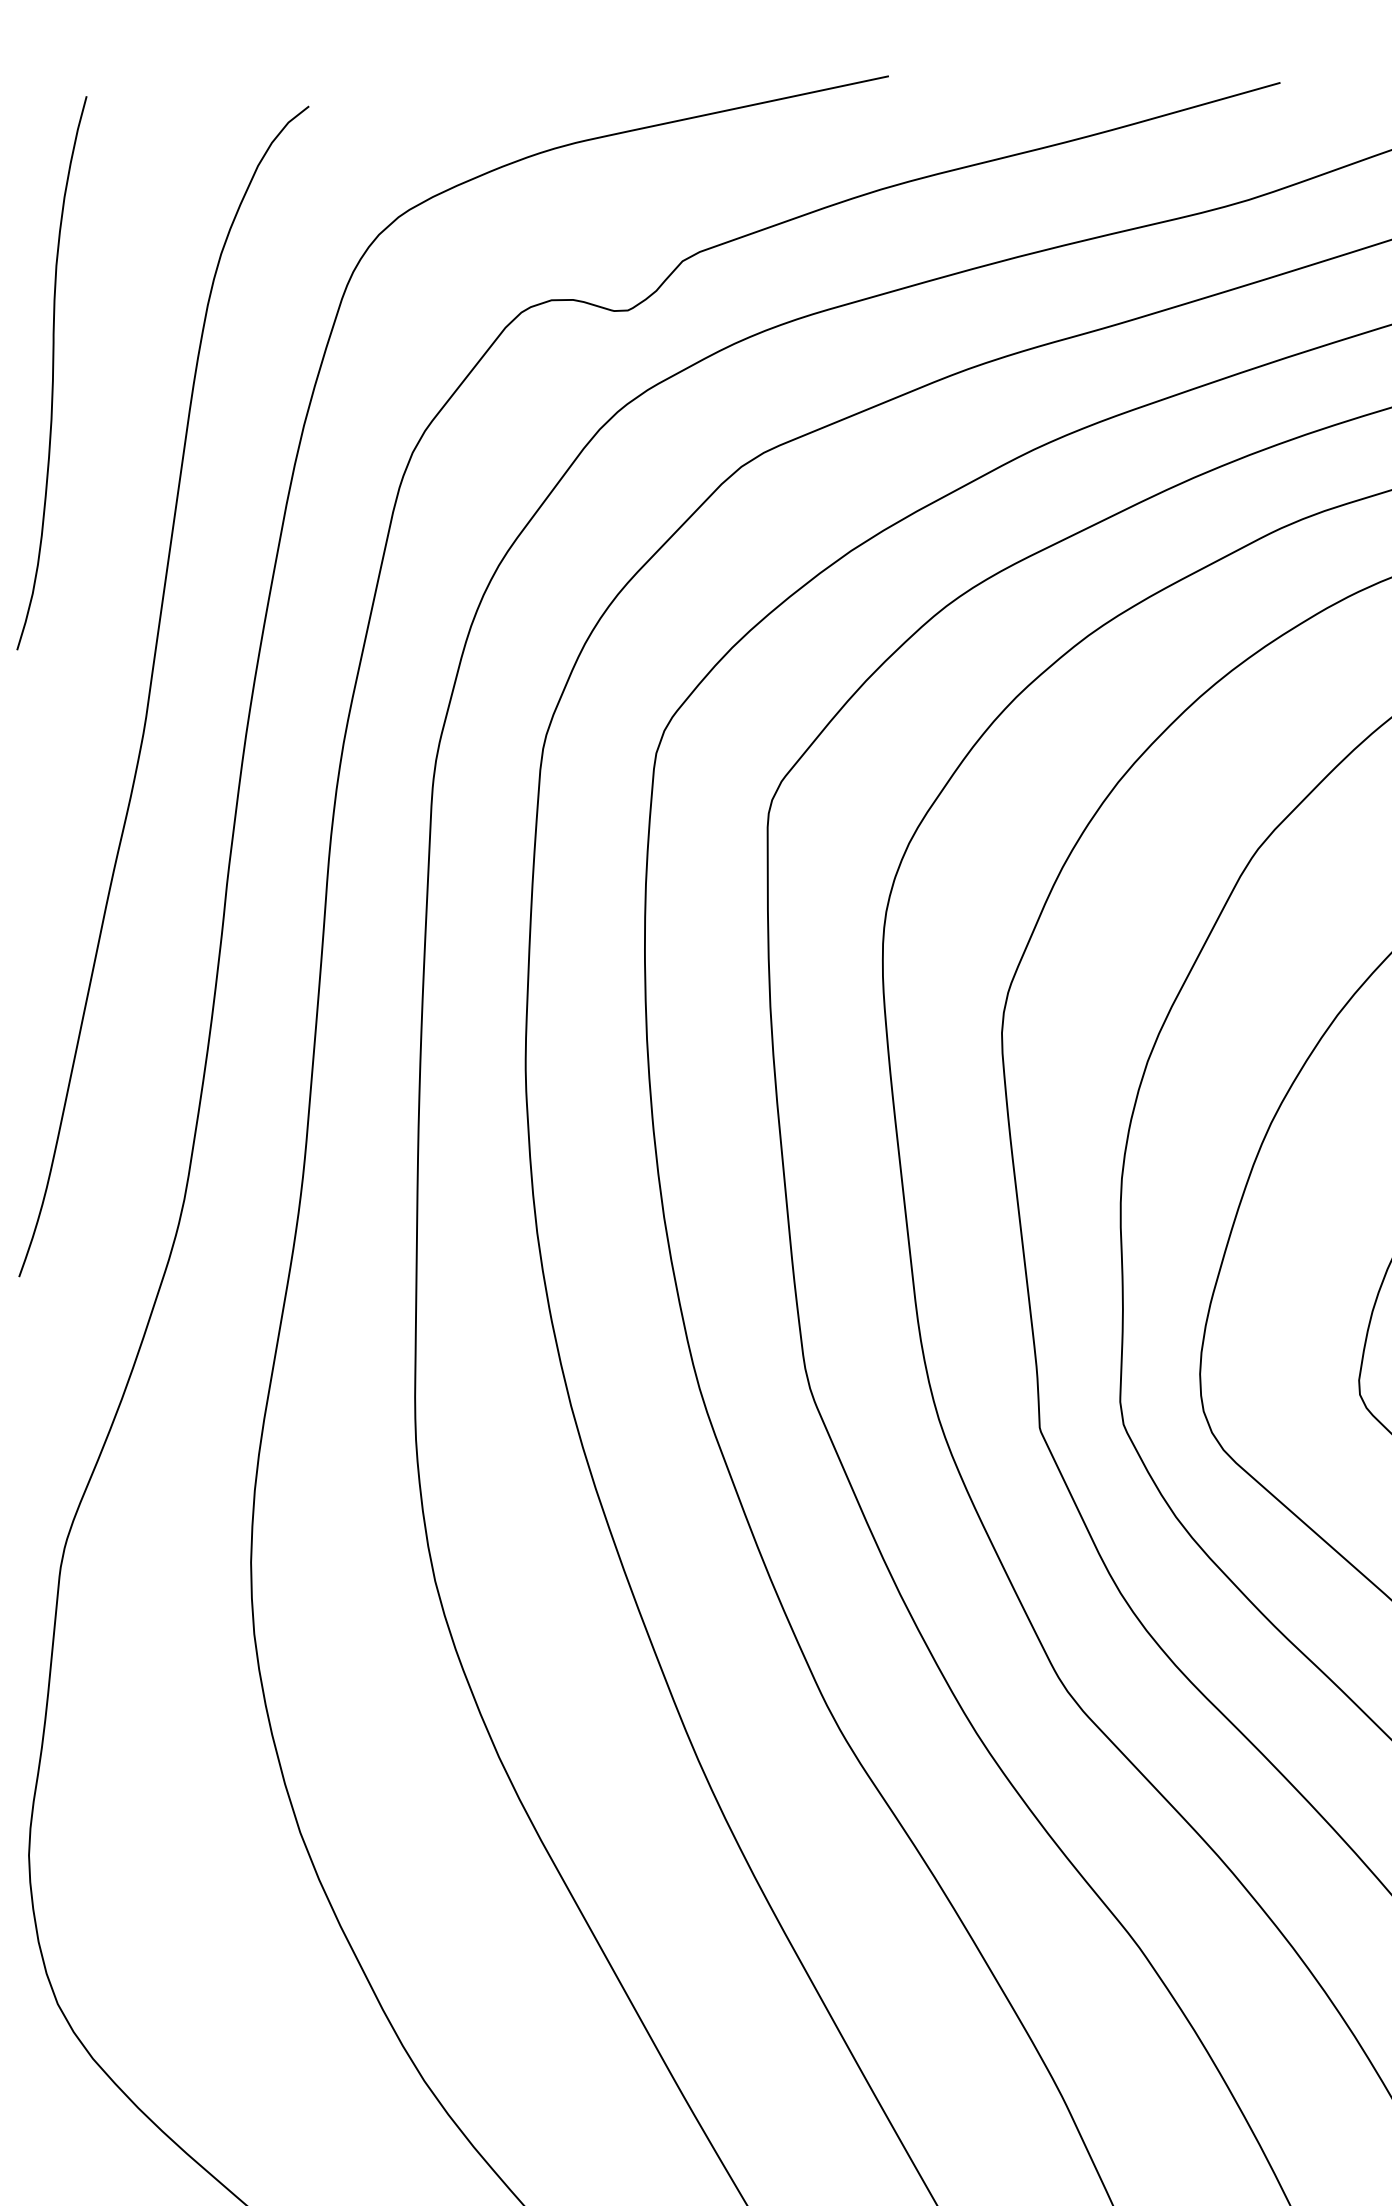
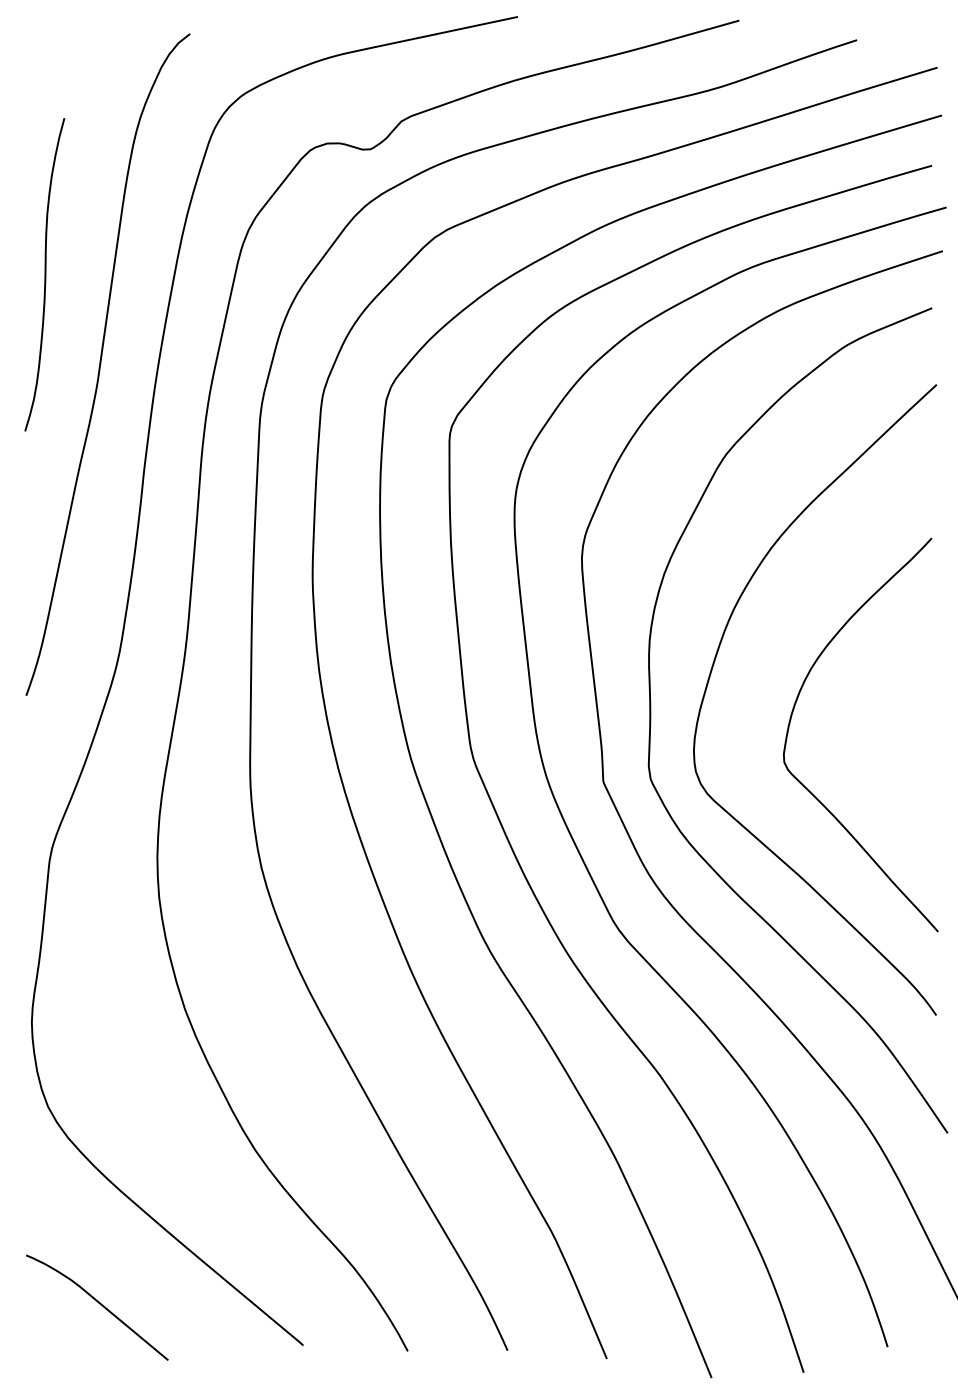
curve: (51, 372) -> (44, 274), moved

